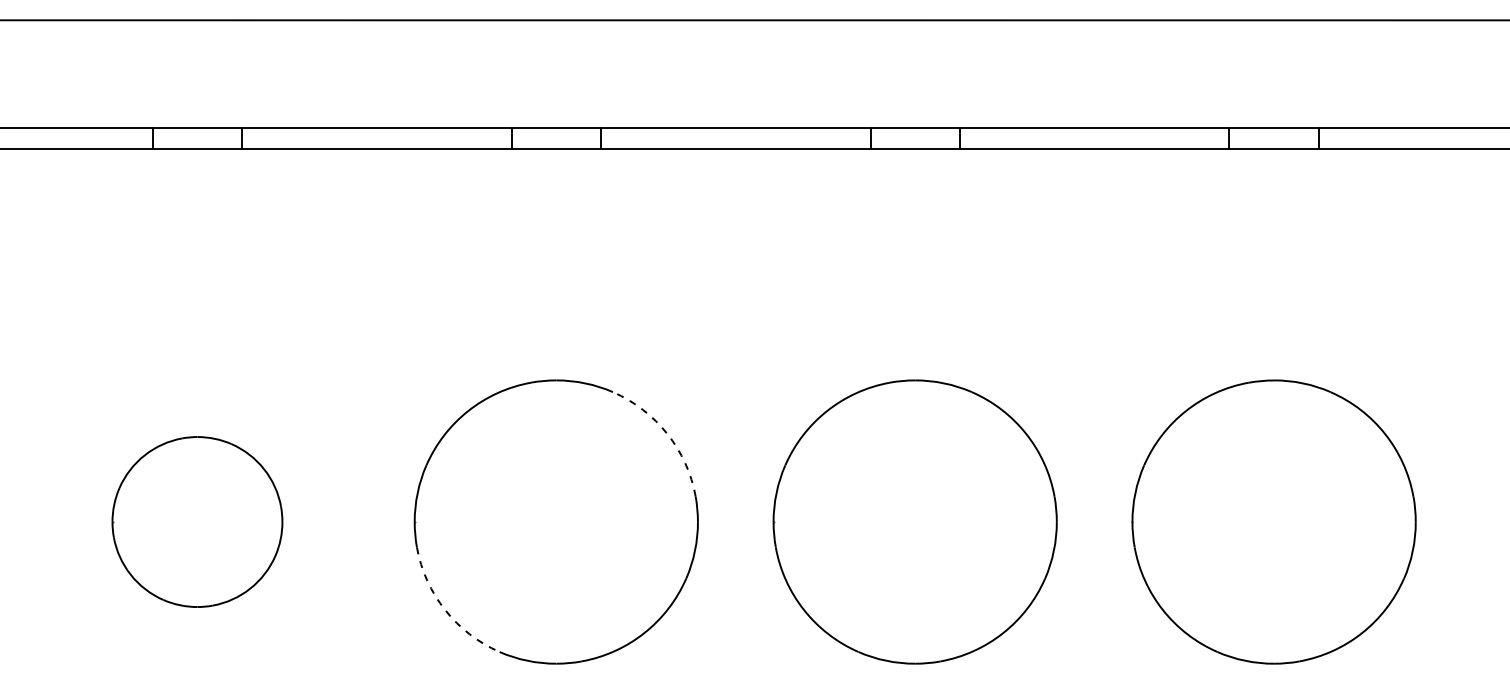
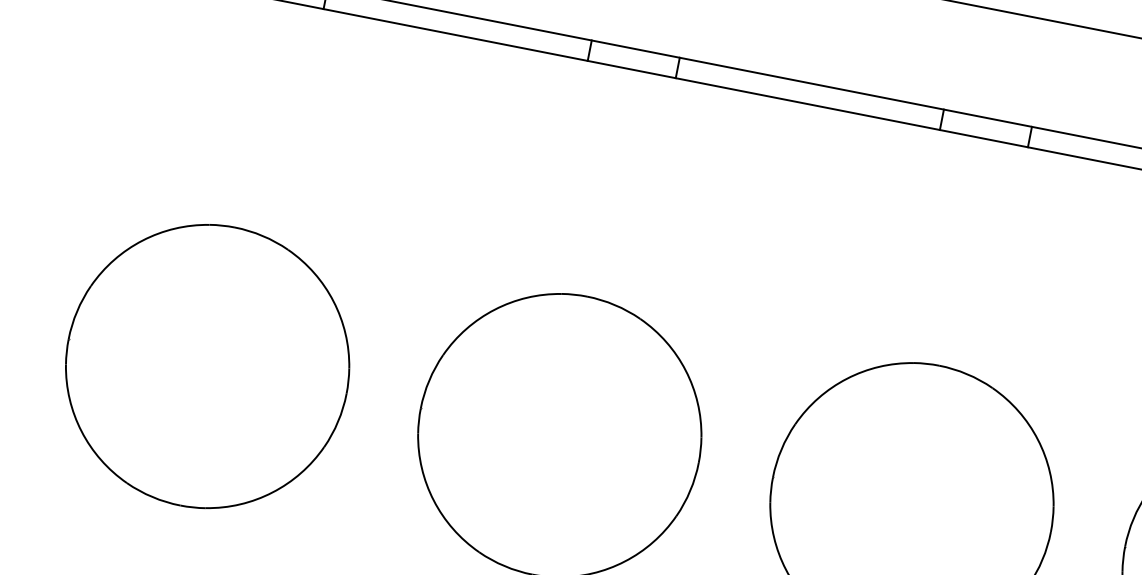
arc: (667, 434) -> (685, 371), dashed -> solid
part: (197, 521) -> (207, 365), size x1.67
arc: (445, 610) -> (434, 501), dashed -> solid

